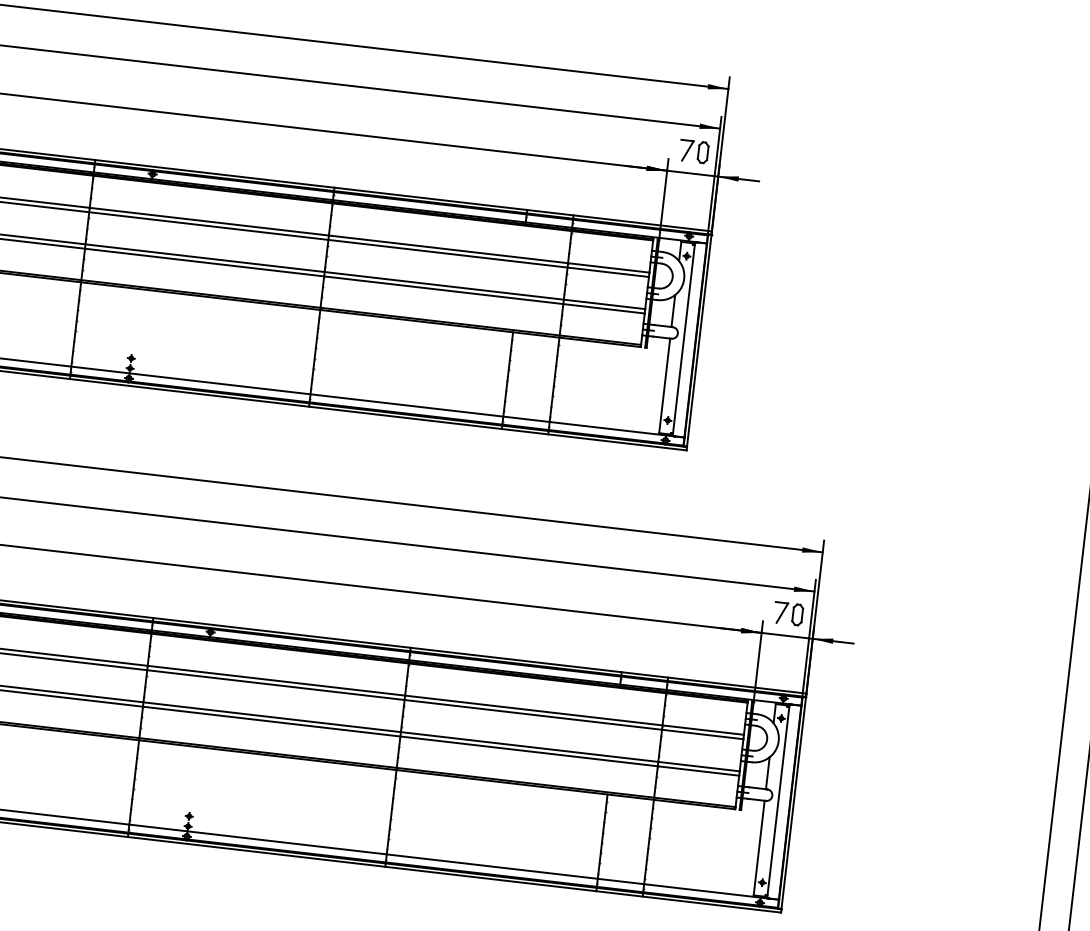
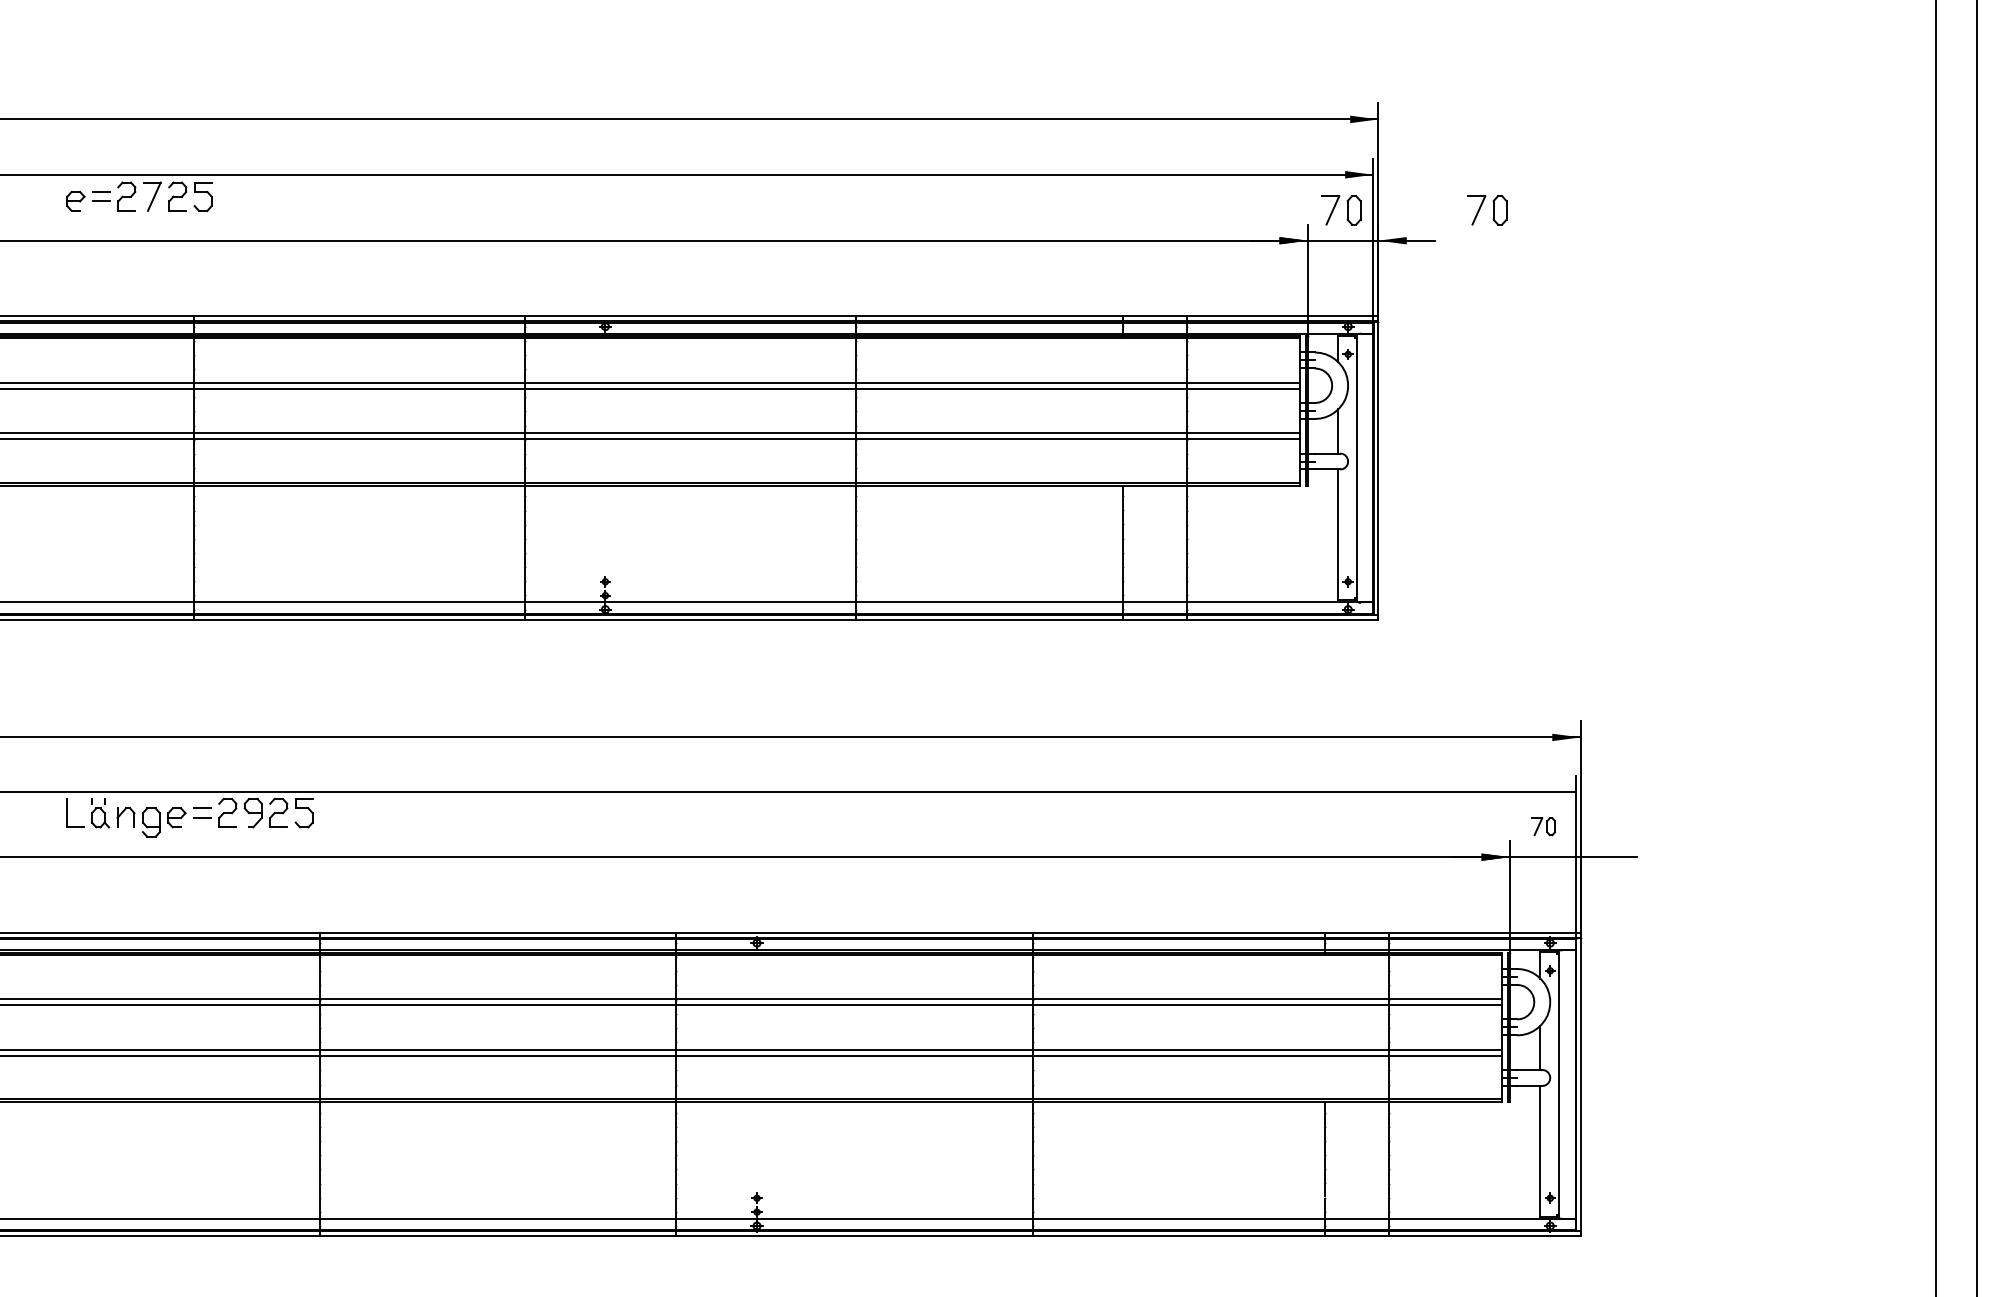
part: (799, 163) -> (1487, 210), added
fill: (804, 590) -> (1561, 792), removed
part: (788, 613) -> (1543, 826), size x0.6
fill: (822, 639) -> (1594, 856), removed

